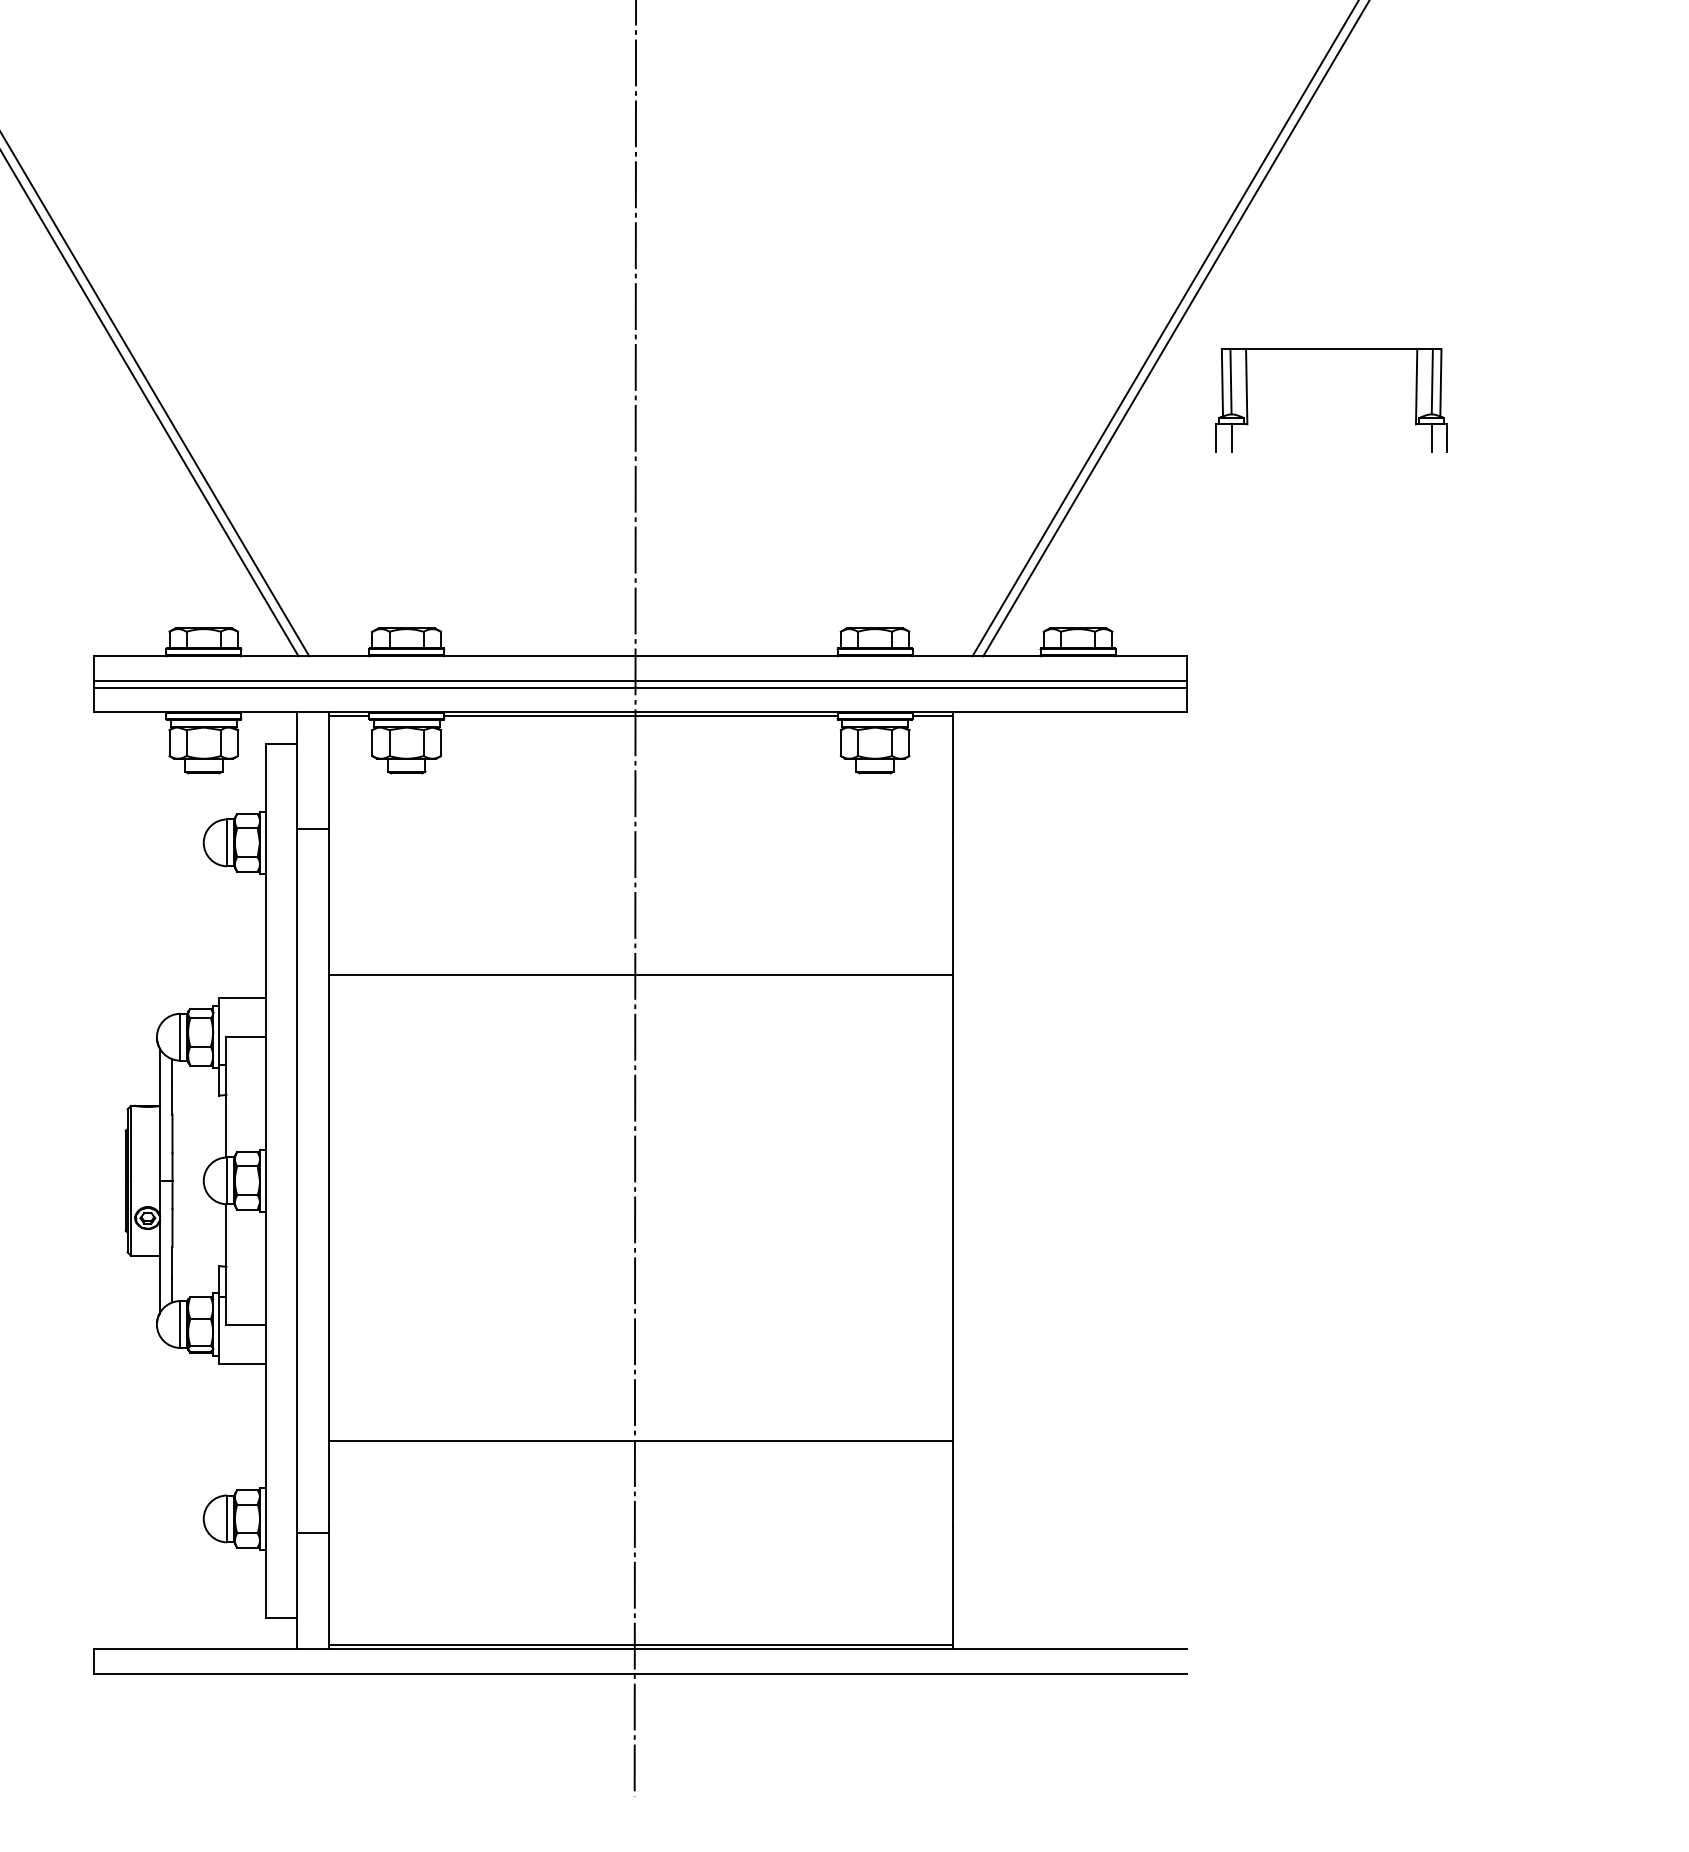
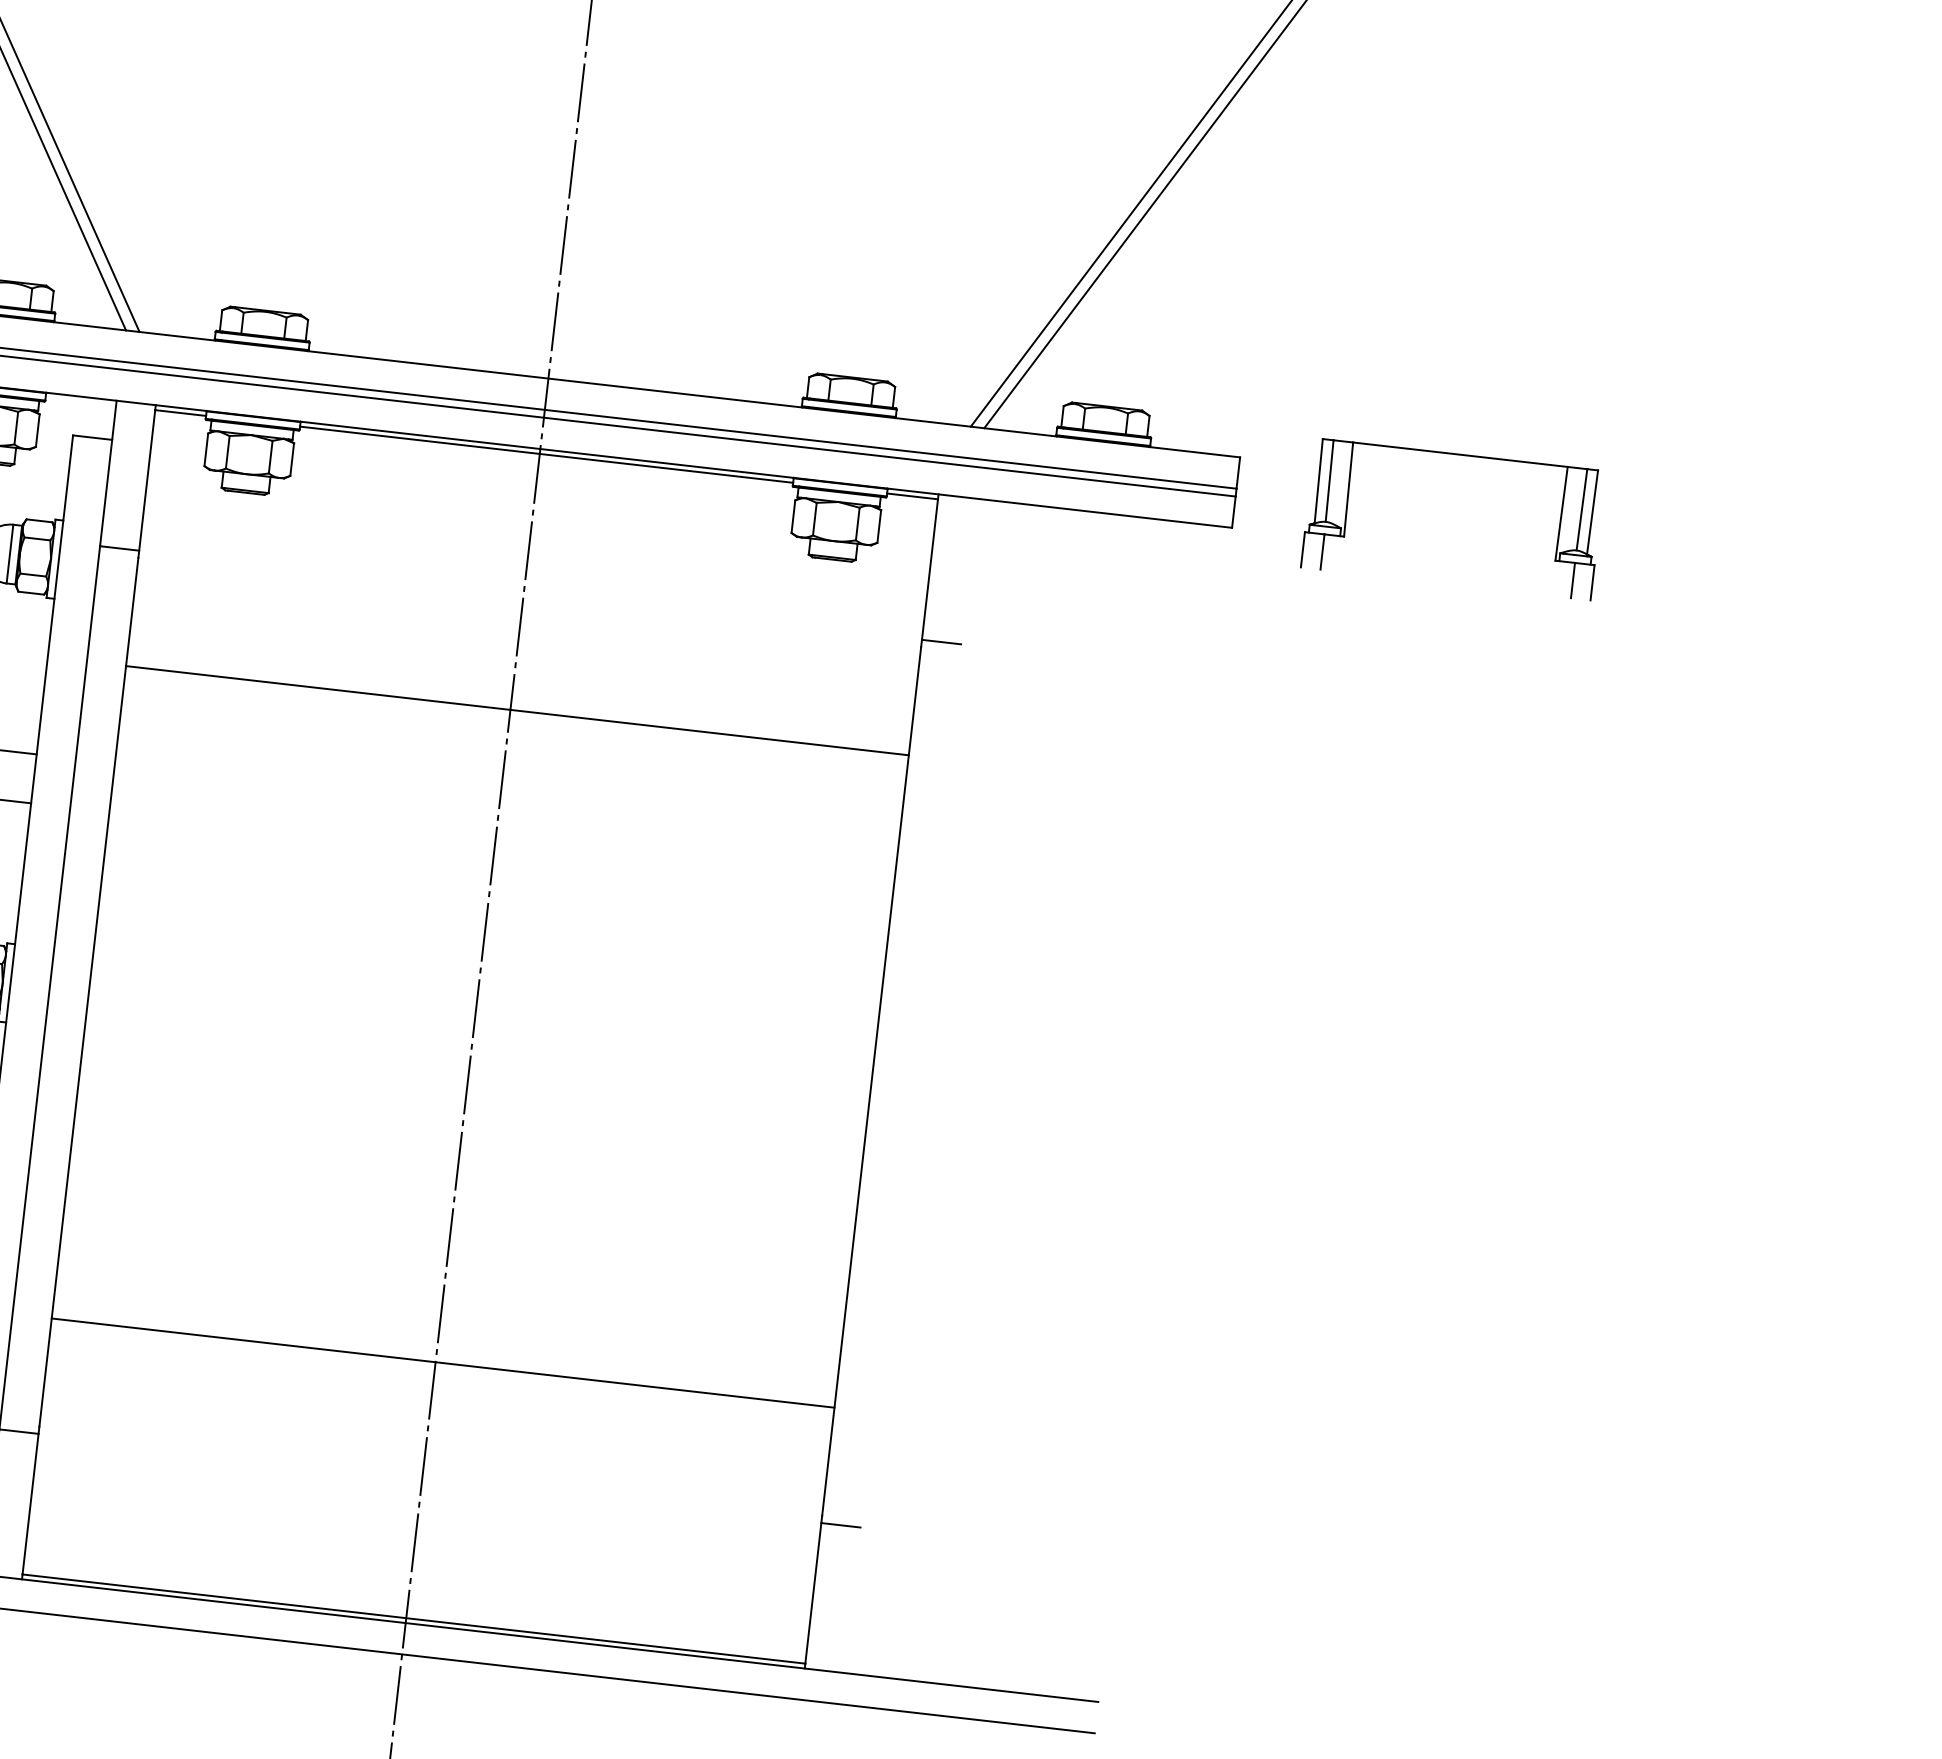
part: (1331, 349) -> (1460, 454), moved
line: (968, 828) -> (941, 641), added
line: (640, 974) -> (516, 710), moved
line: (968, 1533) -> (840, 1525), added

